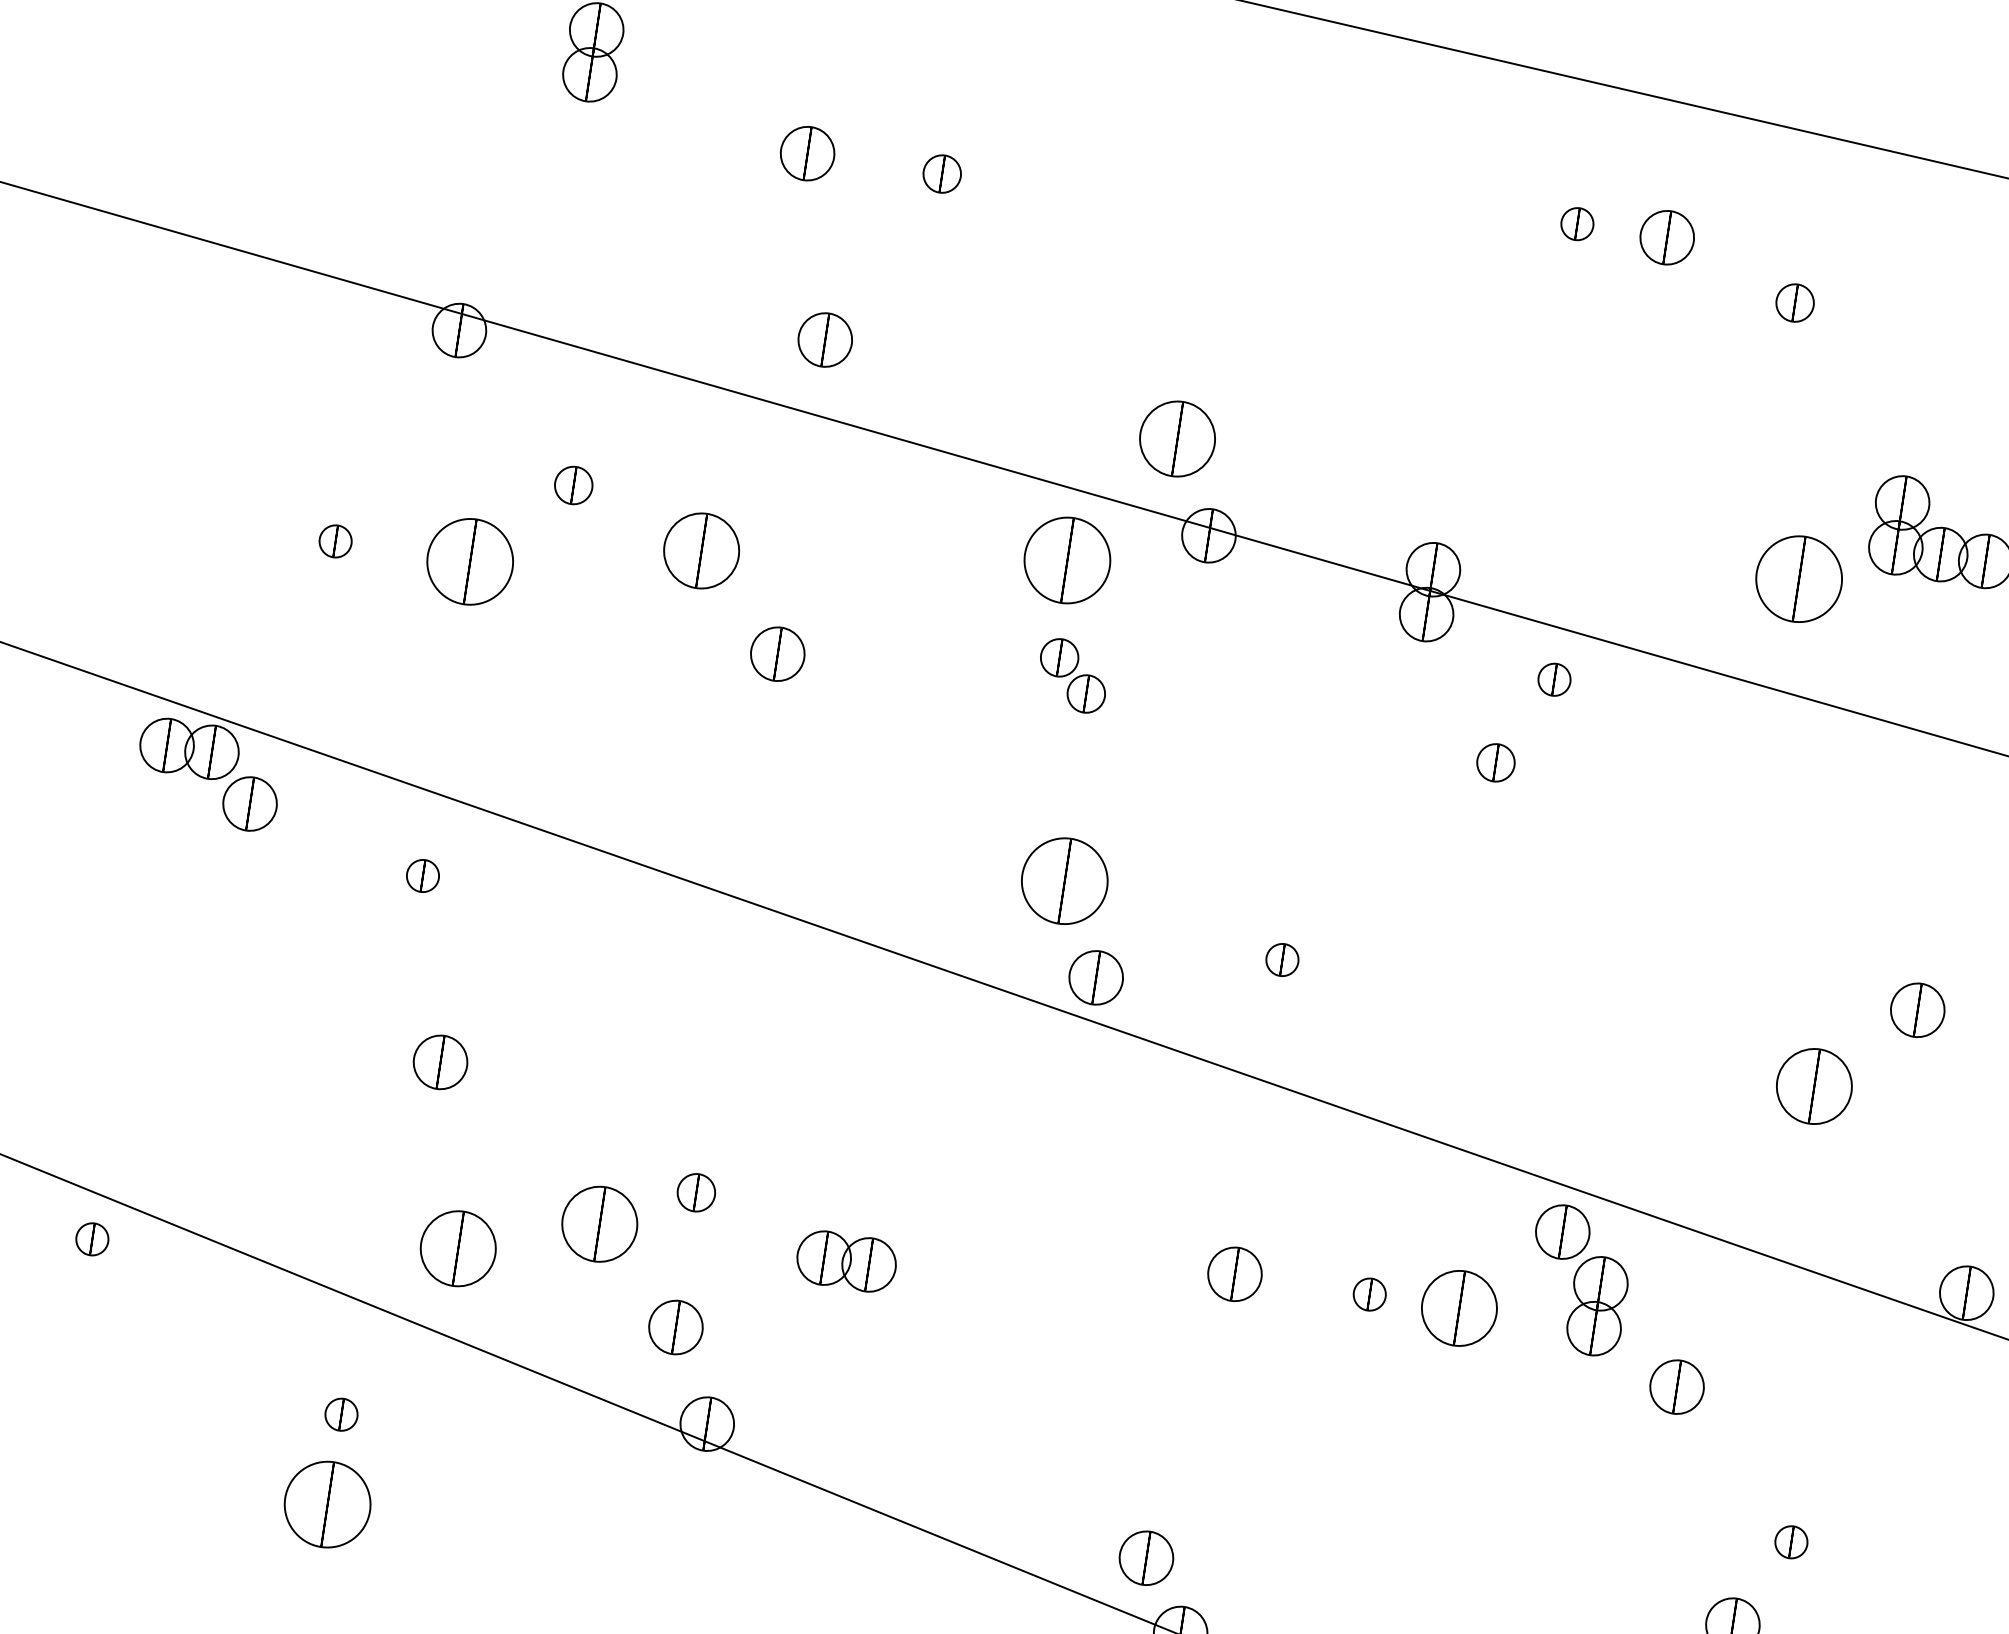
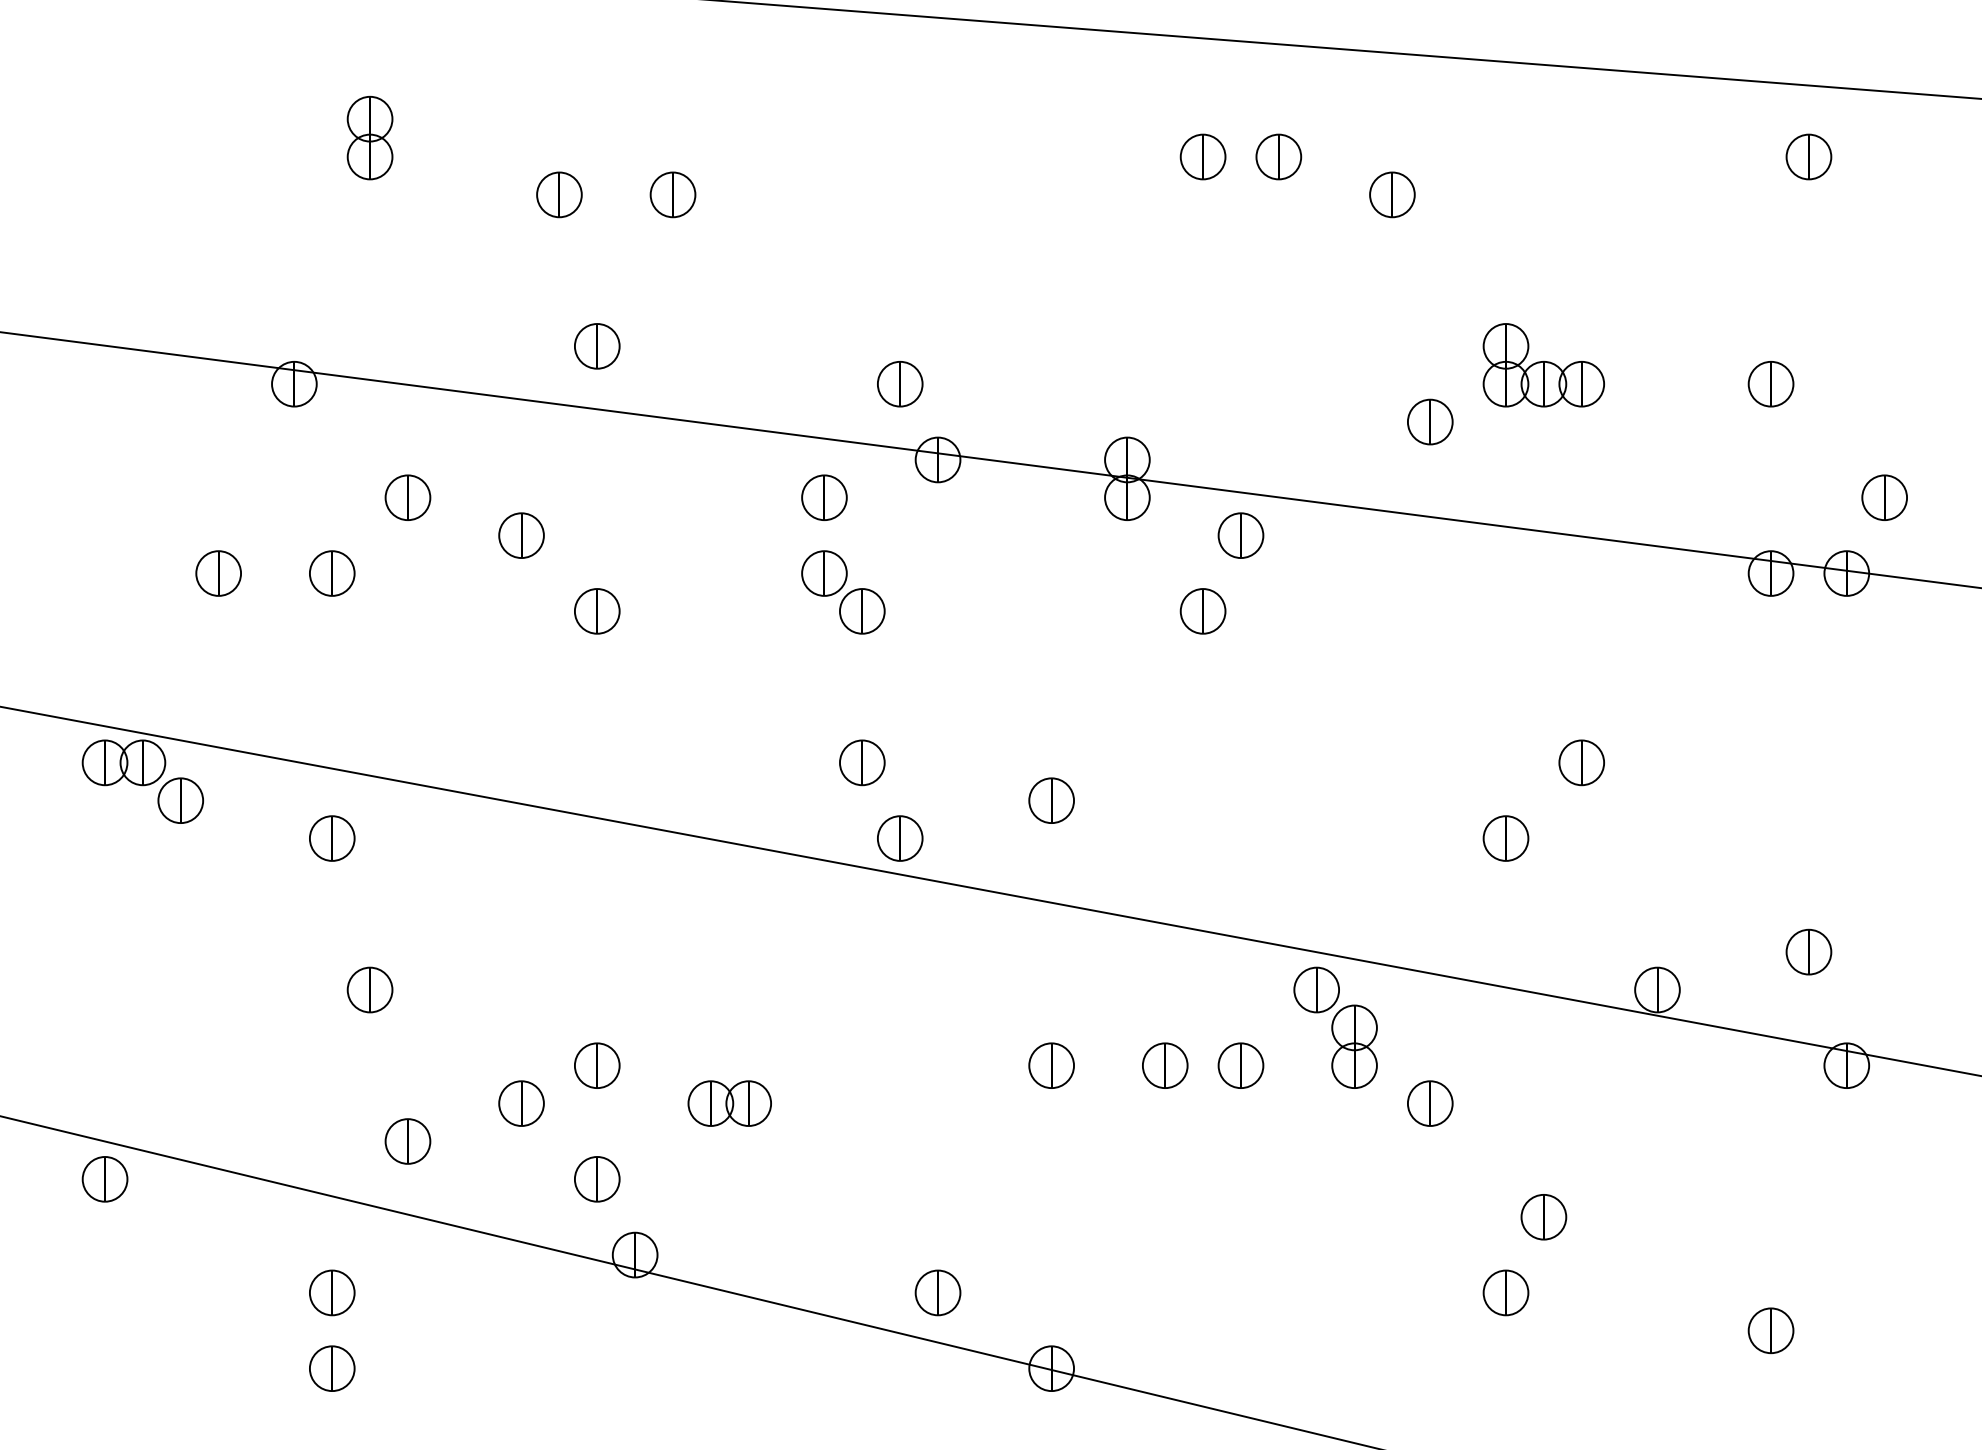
part: (941, 173) -> (672, 194), size x1.43
part: (1576, 223) -> (1202, 156), size x1.67
part: (1795, 302) -> (1392, 194), size x1.43
part: (1177, 439) -> (900, 384), size x0.71
part: (573, 485) -> (407, 497), size x1.43
part: (335, 541) -> (218, 573), size x1.67
part: (701, 550) -> (521, 535), size x0.71
part: (1067, 559) -> (824, 497), size x0.62
part: (470, 561) -> (332, 573), size x0.62
part: (1799, 578) -> (1430, 421), size x0.62
part: (1073, 675) -> (843, 592), size x1.43
part: (1553, 679) -> (1240, 535), size x1.67
part: (1495, 762) -> (1202, 611), size x1.43
part: (423, 876) -> (332, 838), size x1.67
part: (1065, 880) -> (862, 762), size x0.62
part: (1282, 959) -> (1051, 800), size x1.67
part: (1813, 1086) -> (1505, 838), size x0.71
part: (696, 1192) -> (597, 1065), size x1.43
part: (599, 1224) -> (521, 1103), size x0.71
part: (91, 1239) -> (104, 1179), size x1.67
part: (457, 1248) -> (407, 1141), size x0.71
part: (1370, 1294) -> (1165, 1065), size x1.67
part: (1458, 1307) -> (1240, 1065), size x0.71
part: (341, 1414) -> (332, 1292), size x1.67
part: (328, 1504) -> (332, 1368), size x0.62
part: (1790, 1542) -> (1543, 1217), size x1.67
part: (1145, 1557) -> (937, 1292), moved

